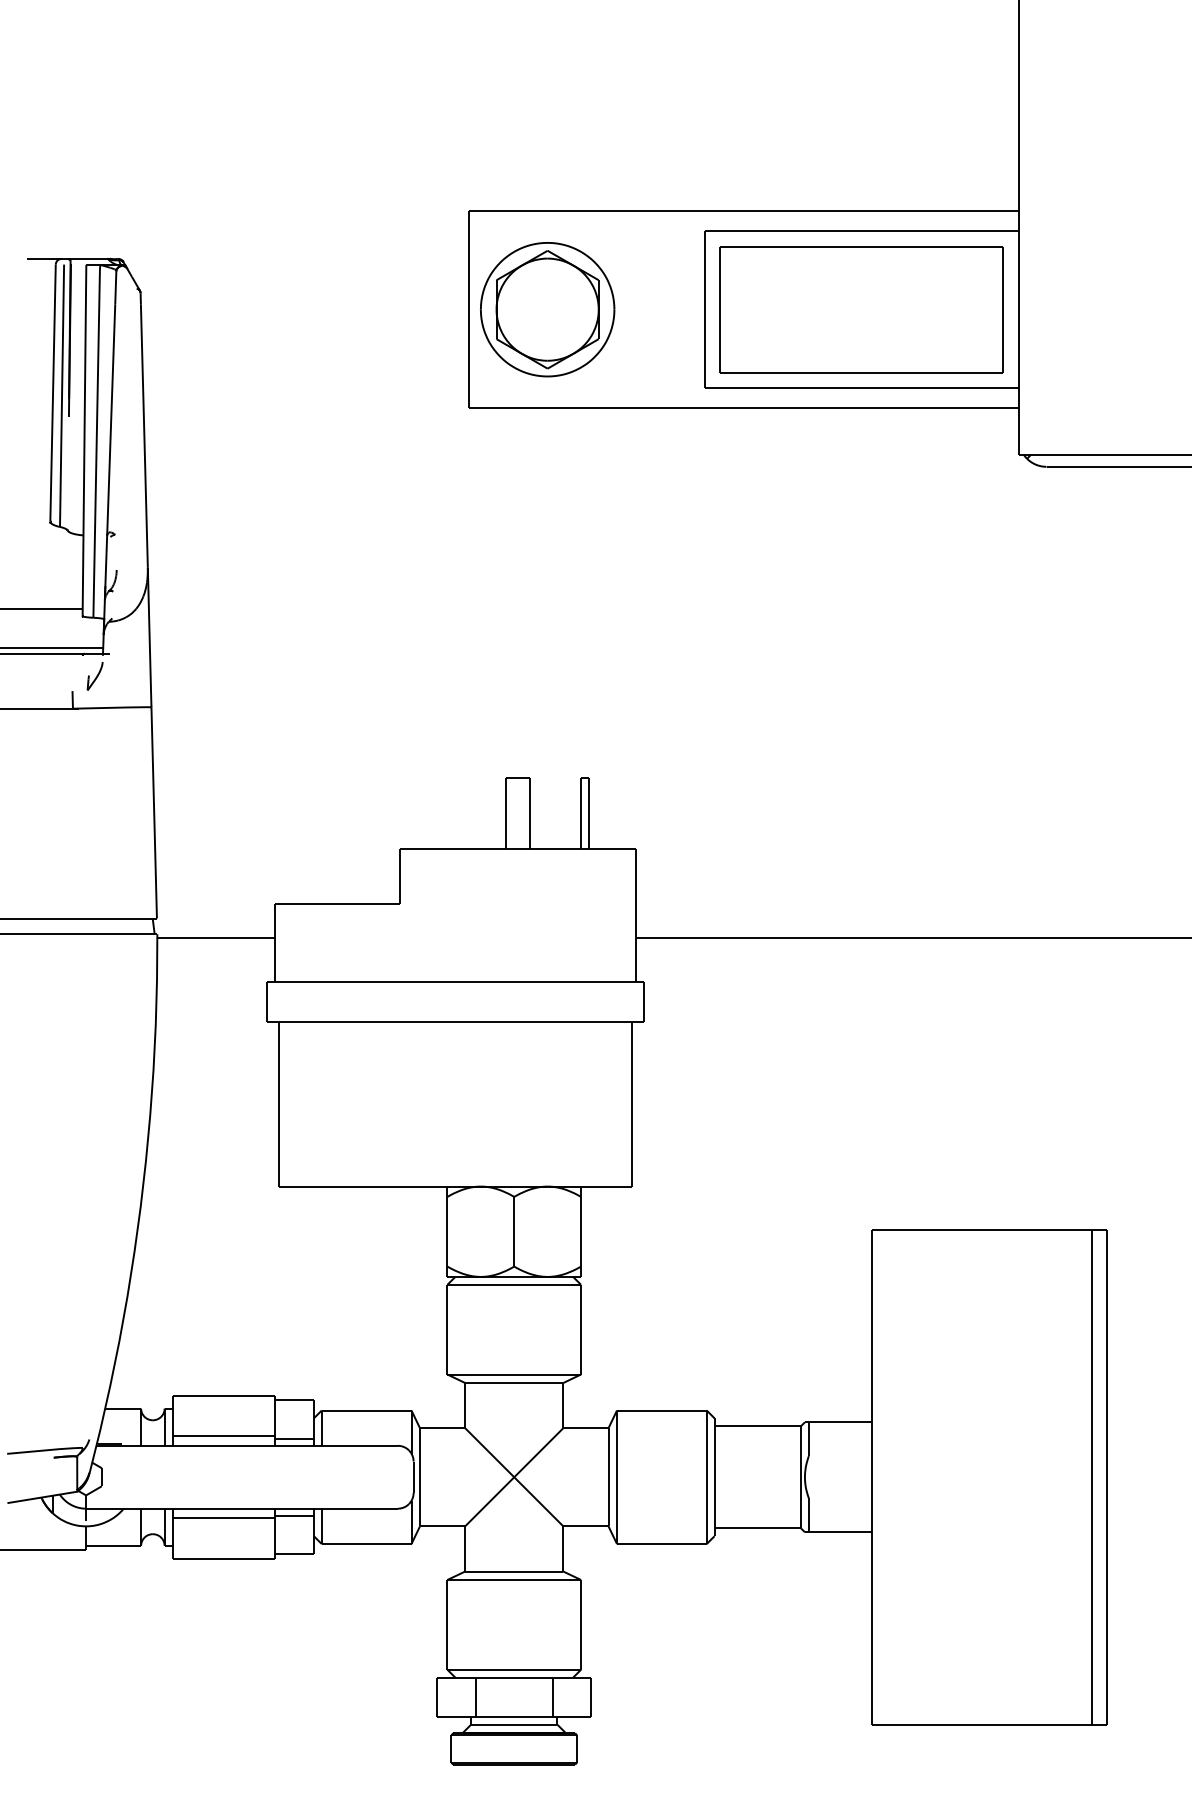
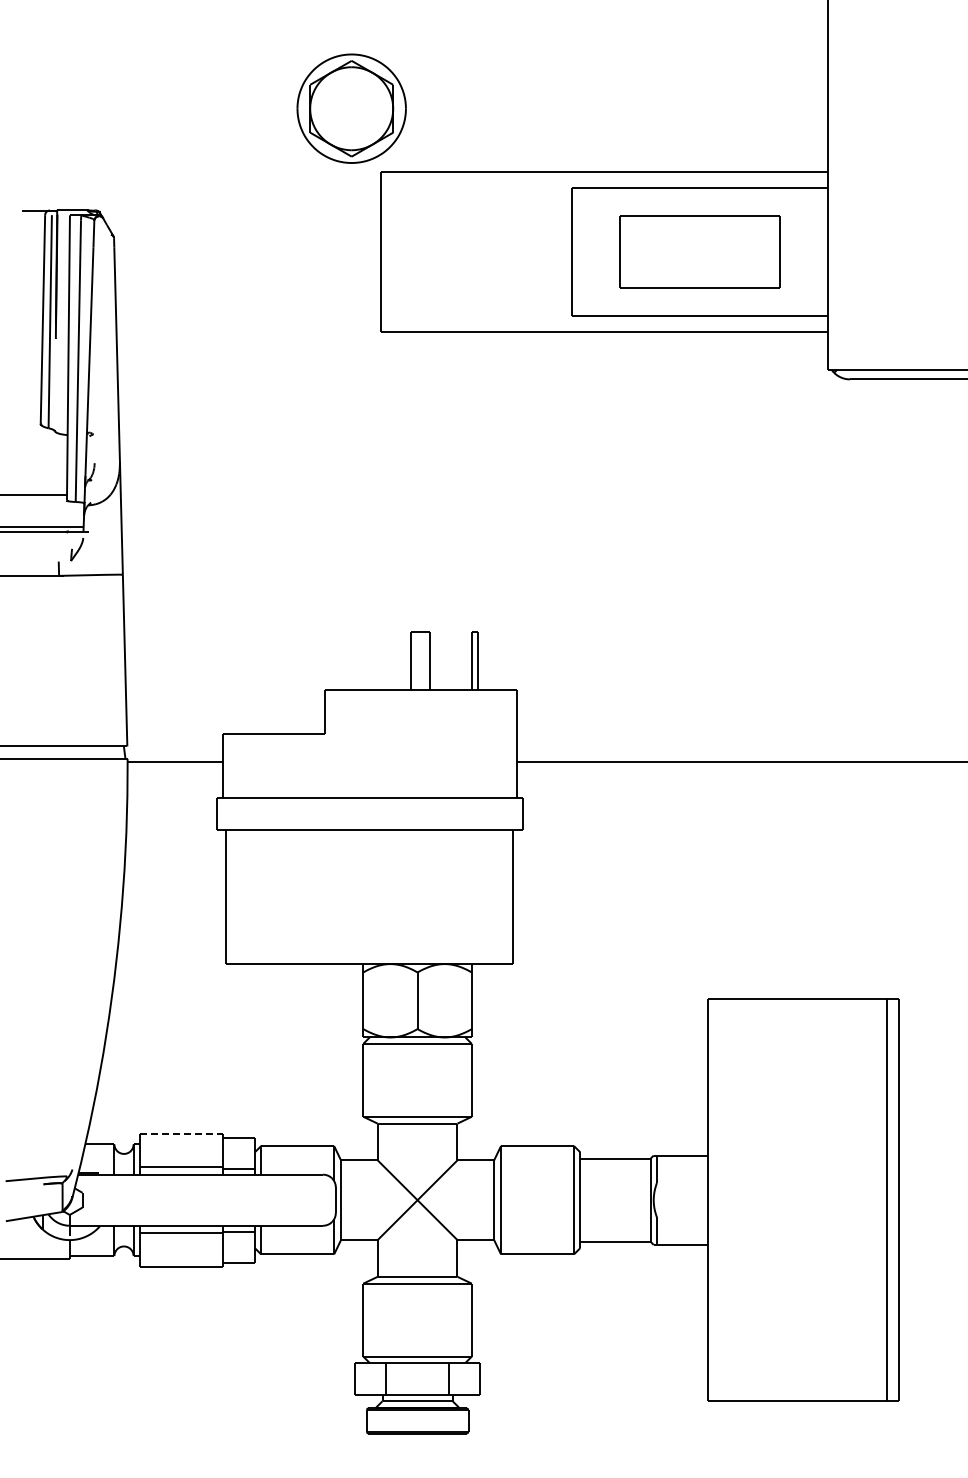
part: (547, 309) -> (351, 108), moved
part: (861, 309) -> (699, 251), size x0.7
line: (223, 1395) -> (181, 1133), solid -> dashed

